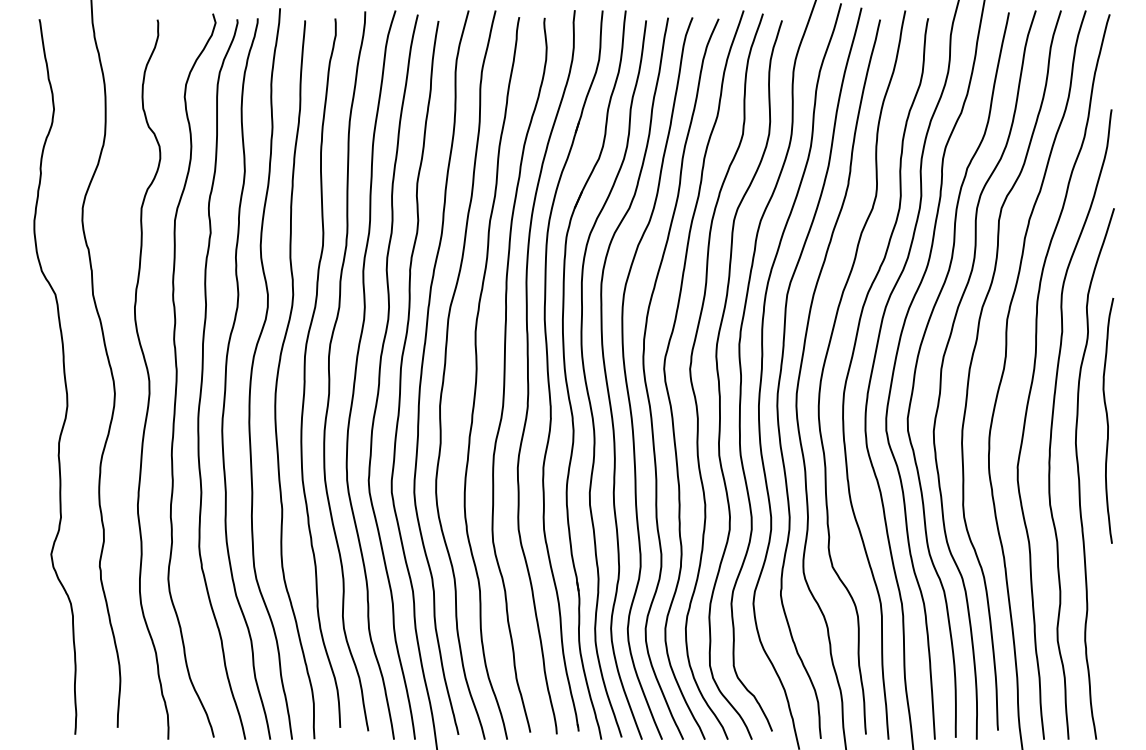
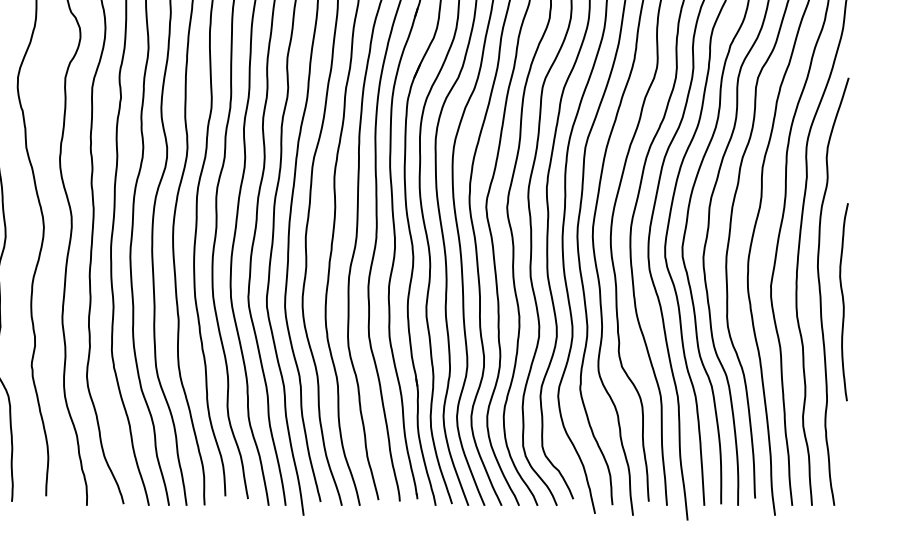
curve: (1108, 420) -> (844, 301), moved

